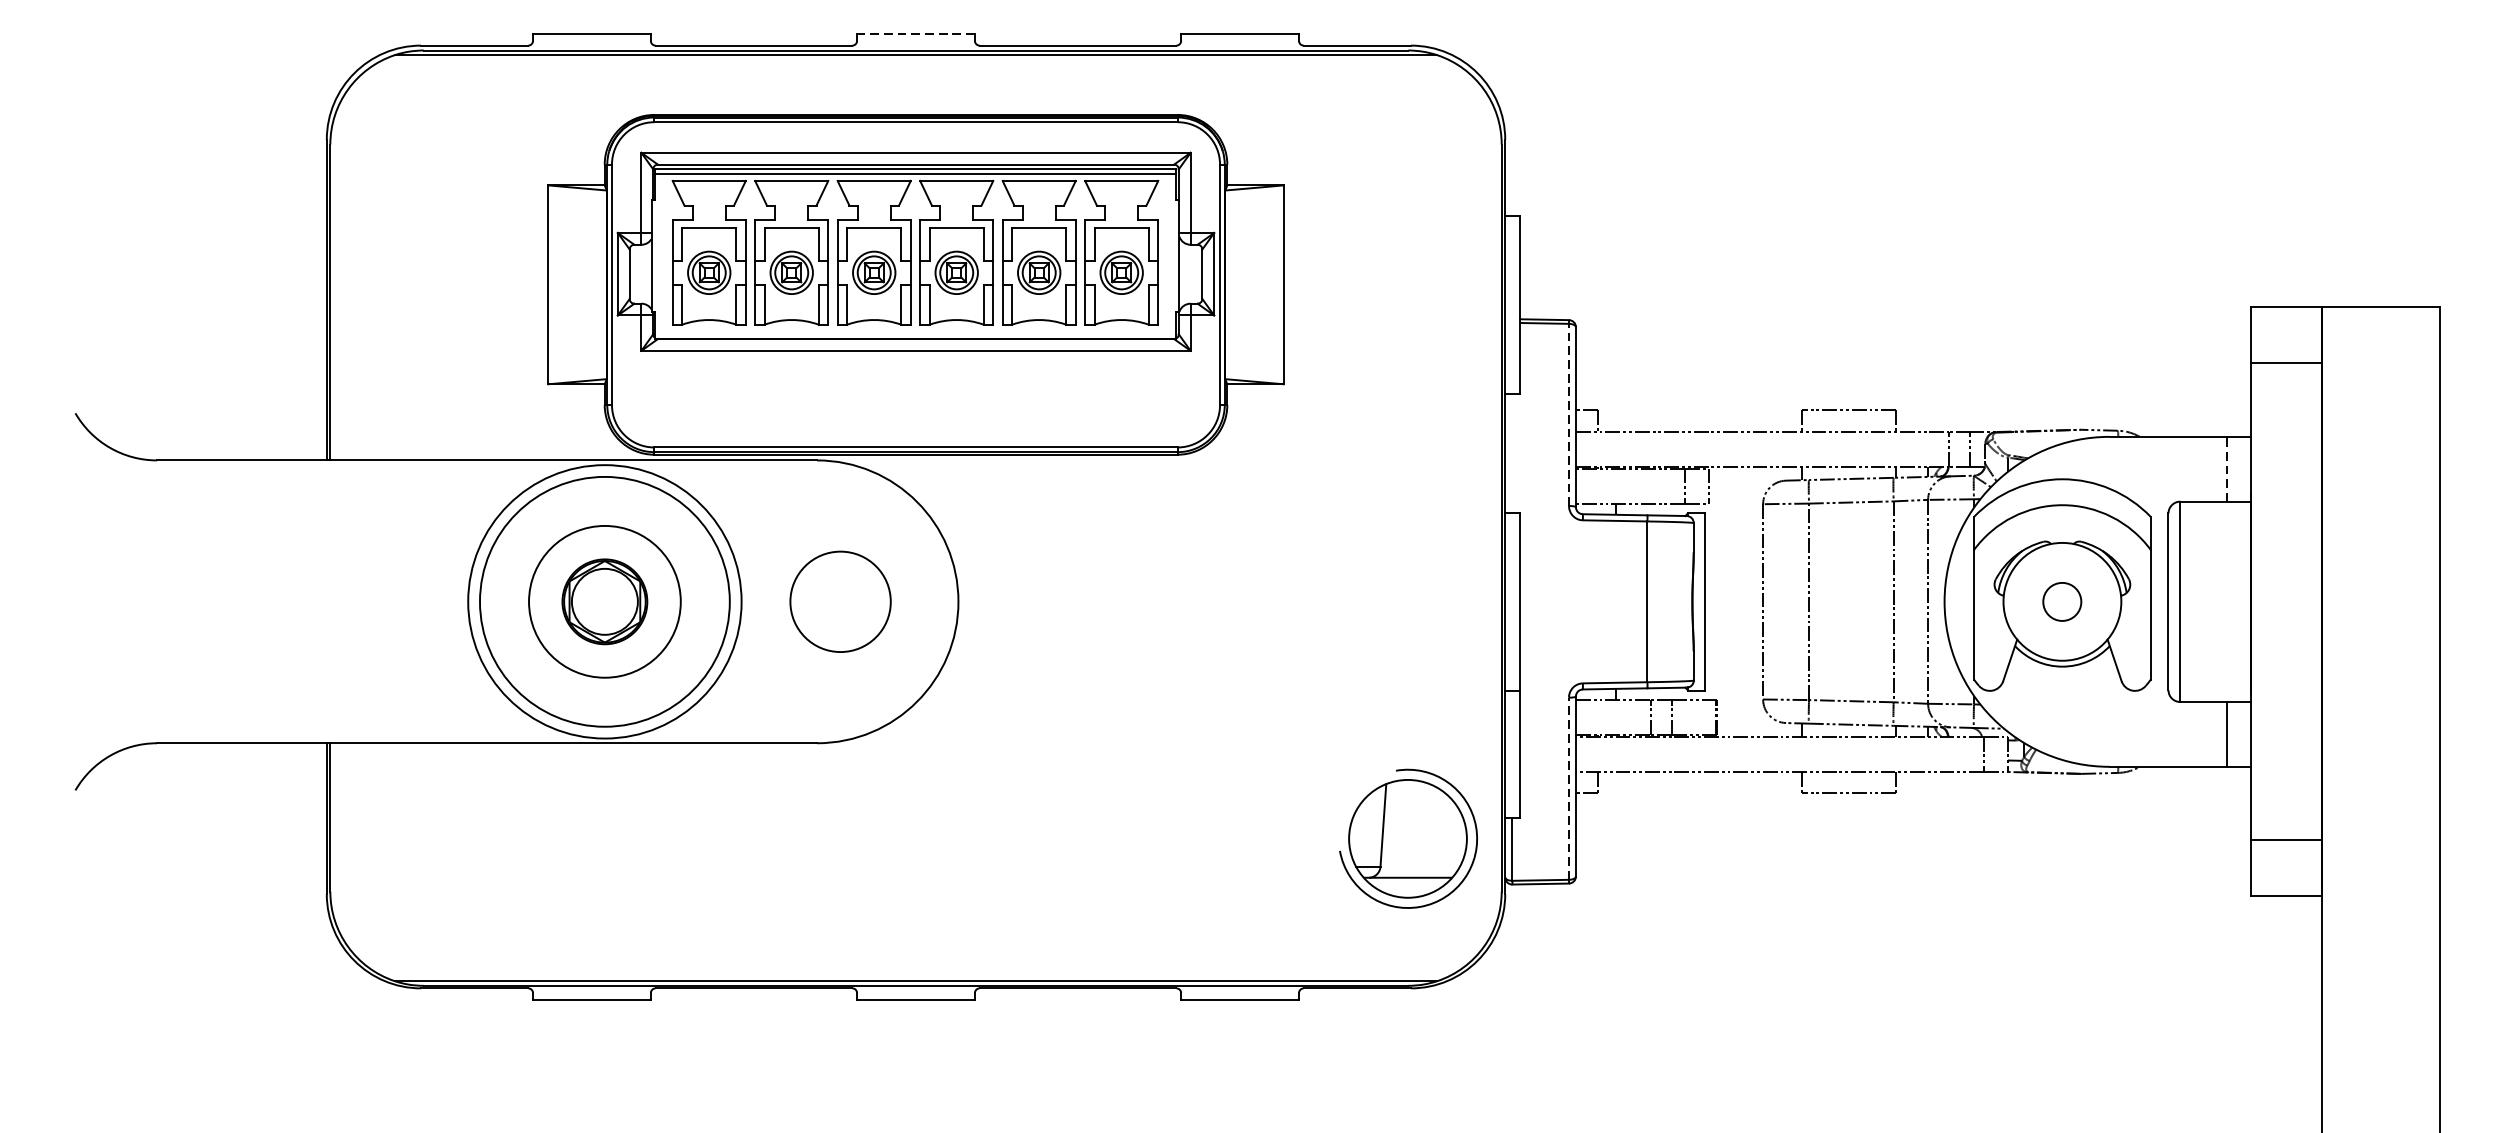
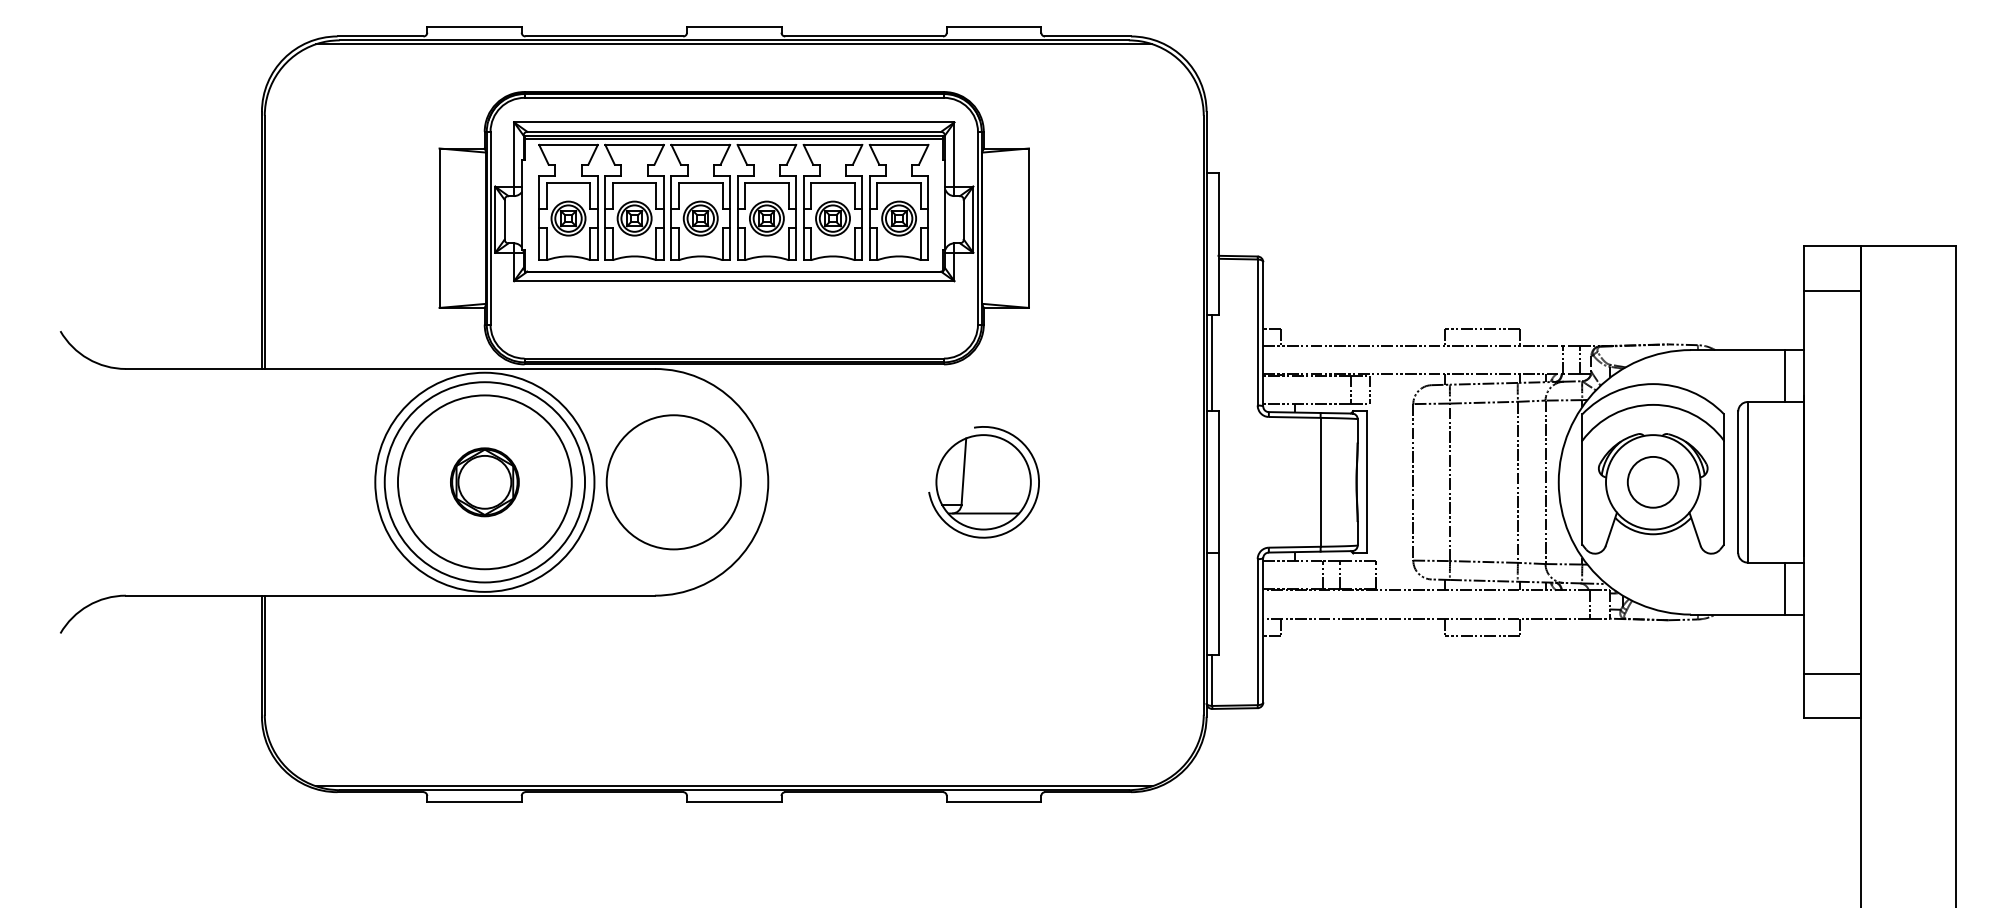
line: (915, 34) -> (733, 27), dashed -> solid
line: (1568, 414) -> (1257, 332), dashed -> solid
line: (1512, 453) -> (1212, 363), added
line: (2227, 469) -> (1785, 376), dashed -> solid
circle: (604, 602) -> (484, 482), size x1.43
circle: (840, 602) -> (673, 482), size x1.67
circle: (2061, 602) -> (1652, 482), size x1.67
line: (1568, 787) -> (1257, 631), dashed -> solid
part: (1407, 839) -> (983, 482), moved

